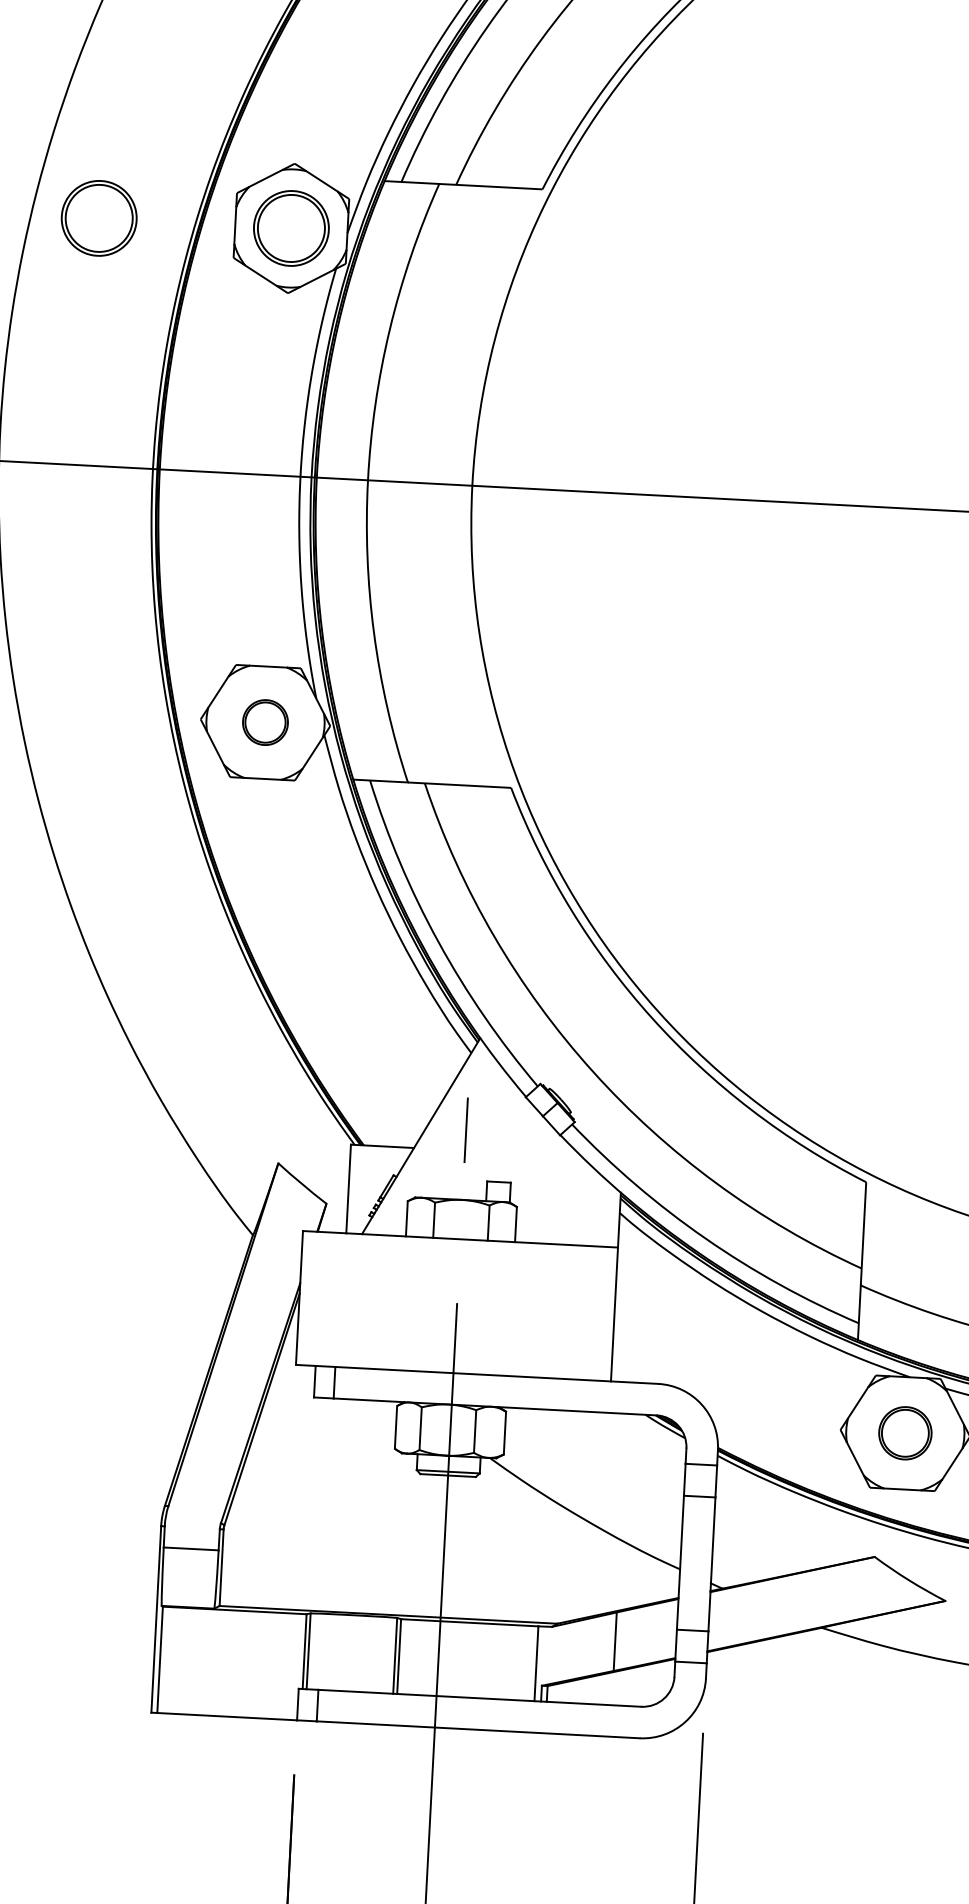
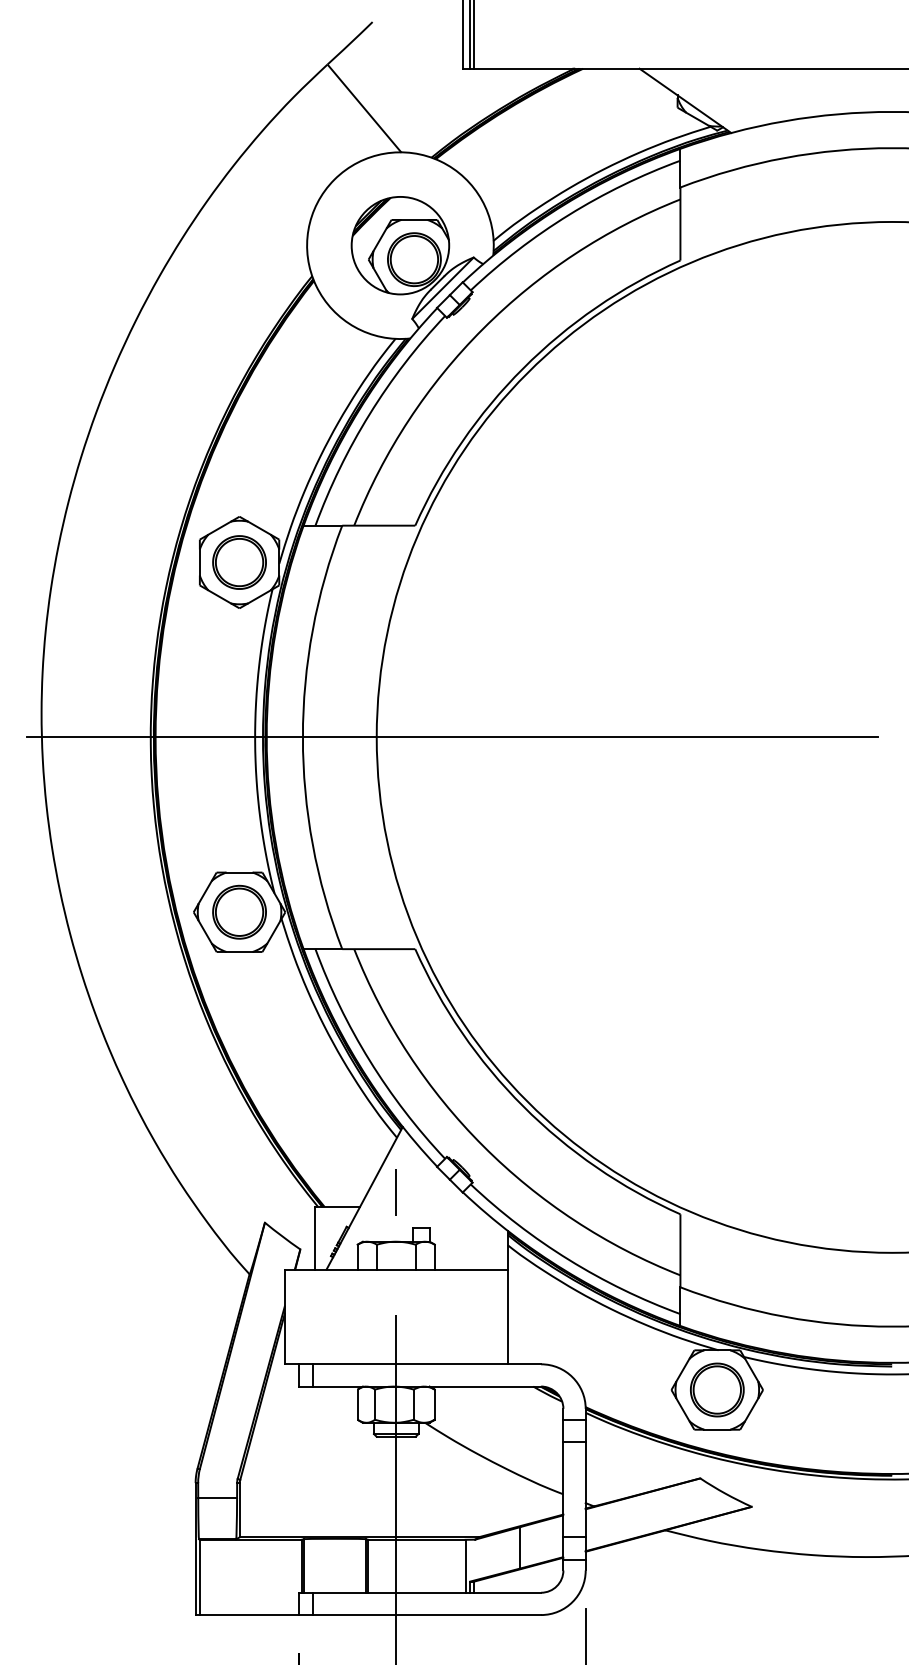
part: (99, 218) -> (103, 562), removed
part: (265, 721) -> (239, 911), size x1.67
part: (905, 1432) -> (717, 1389), size x1.43

